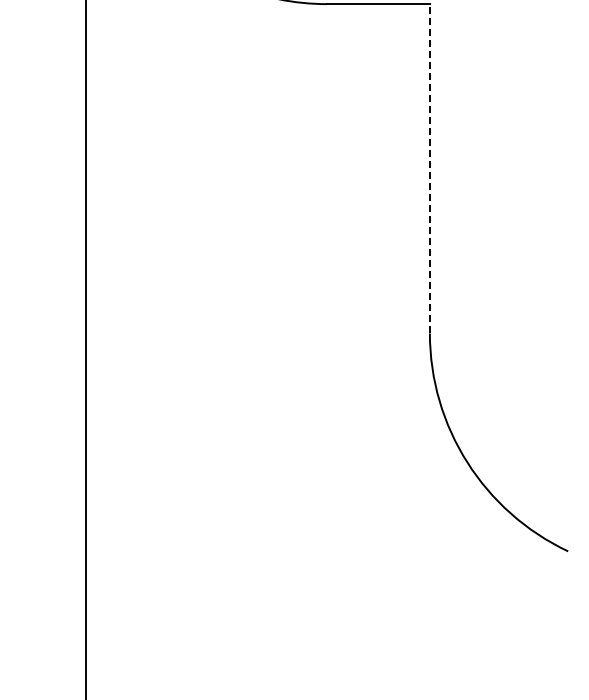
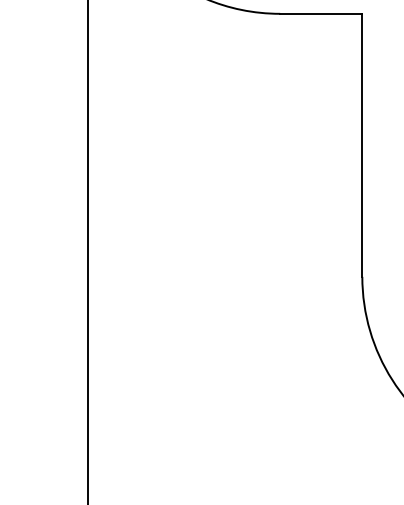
line: (429, 168) -> (362, 145), dashed -> solid

